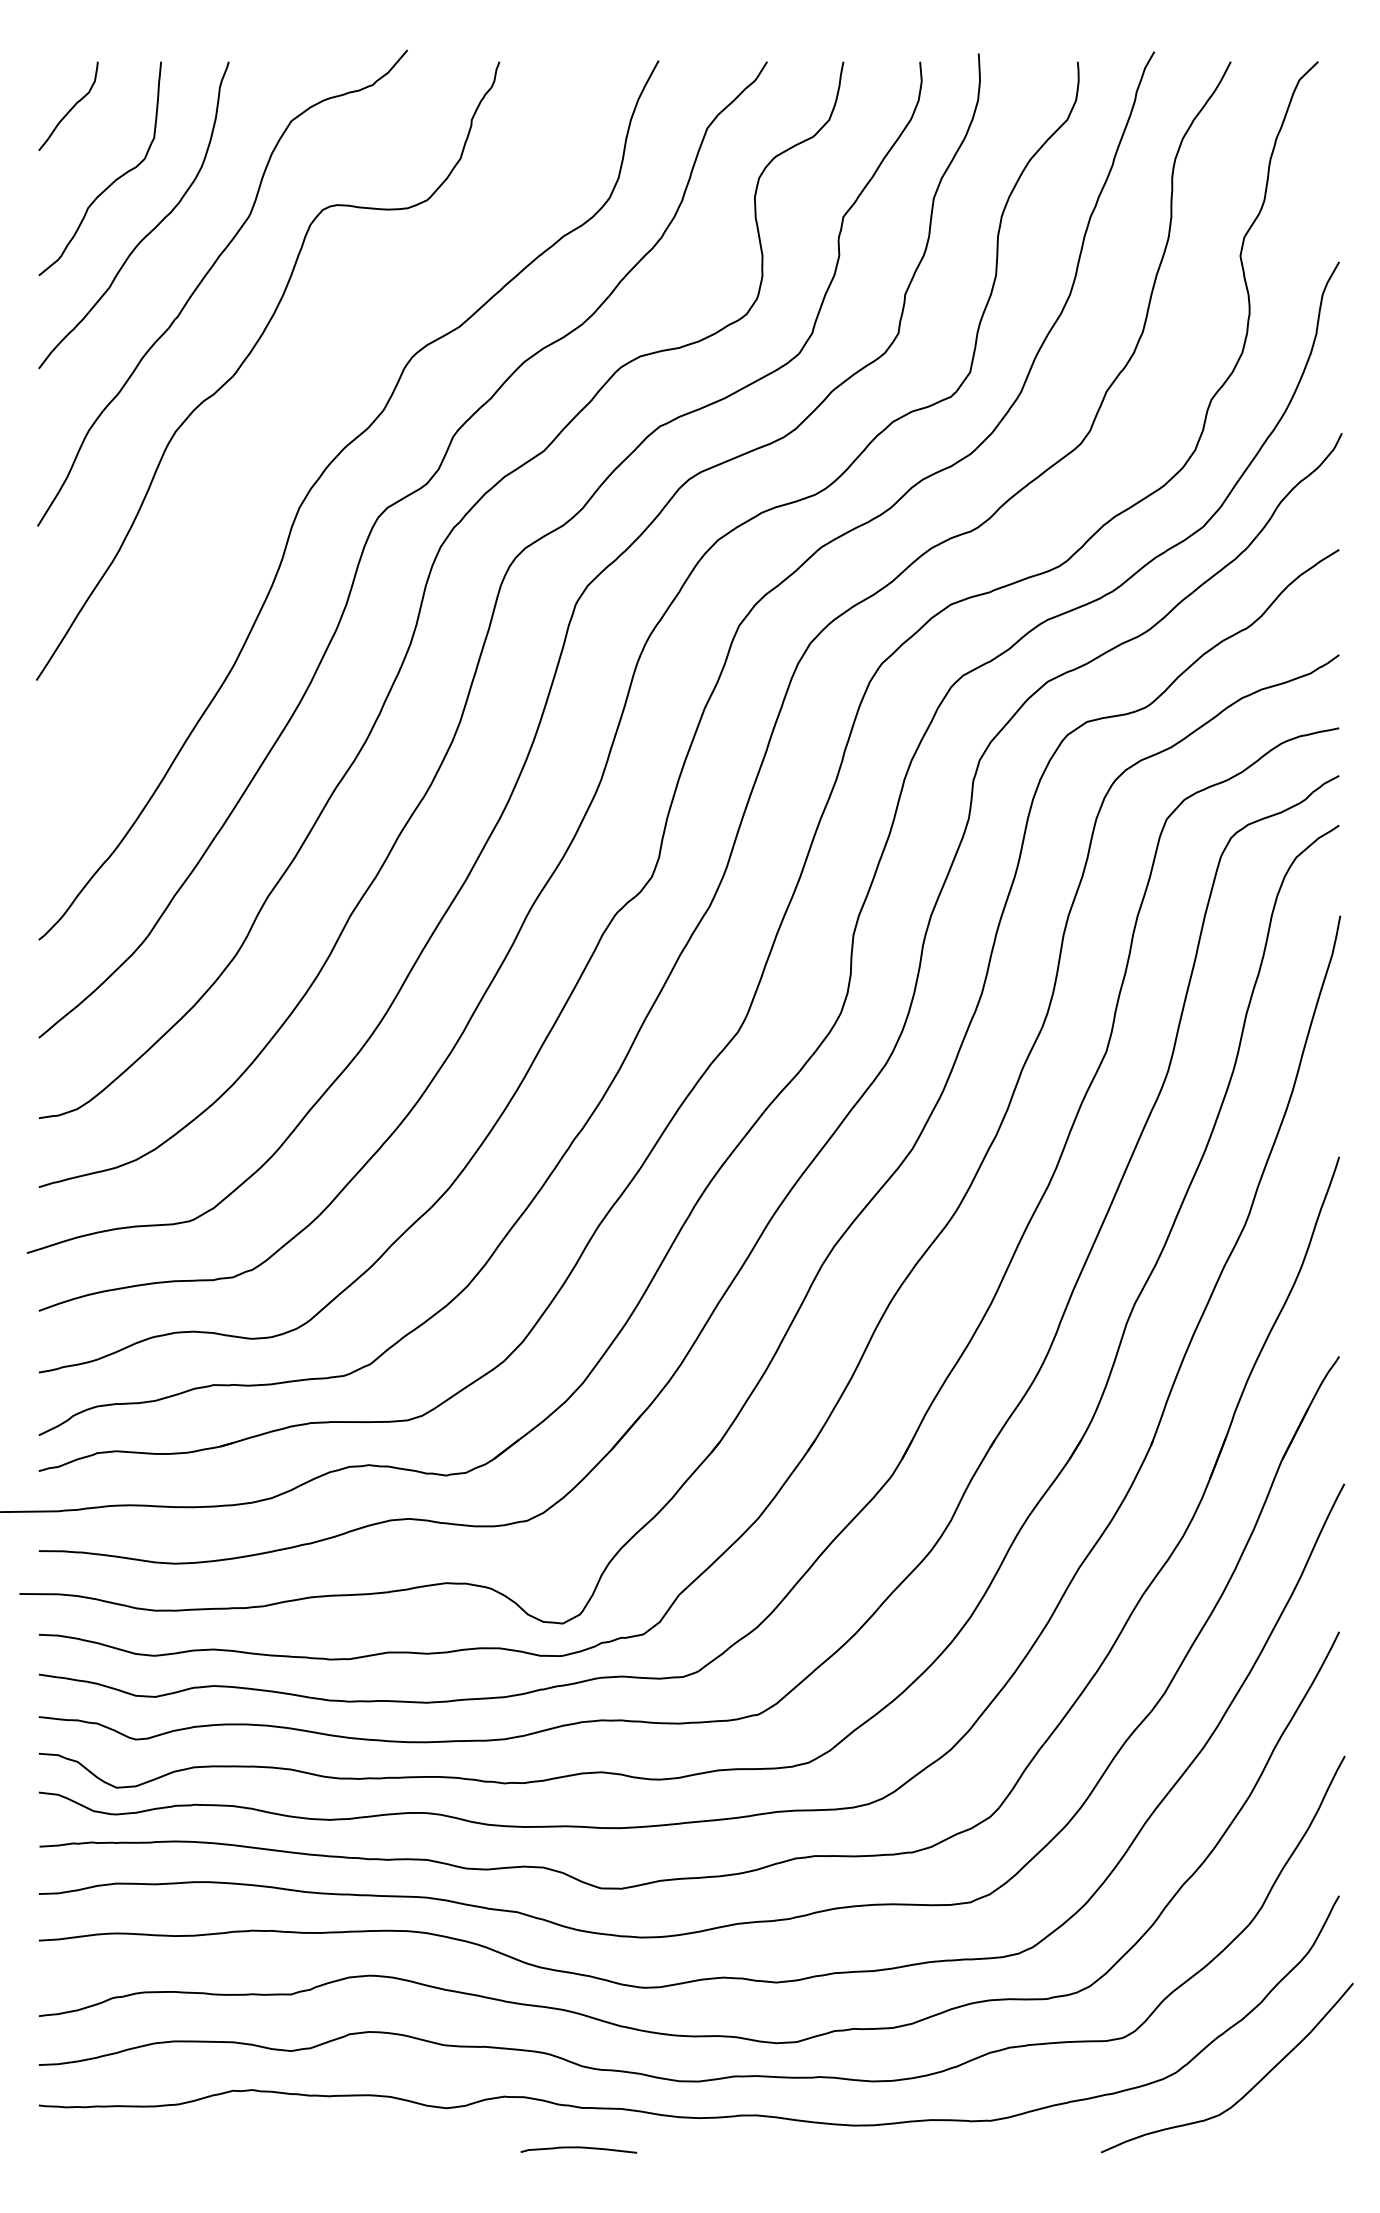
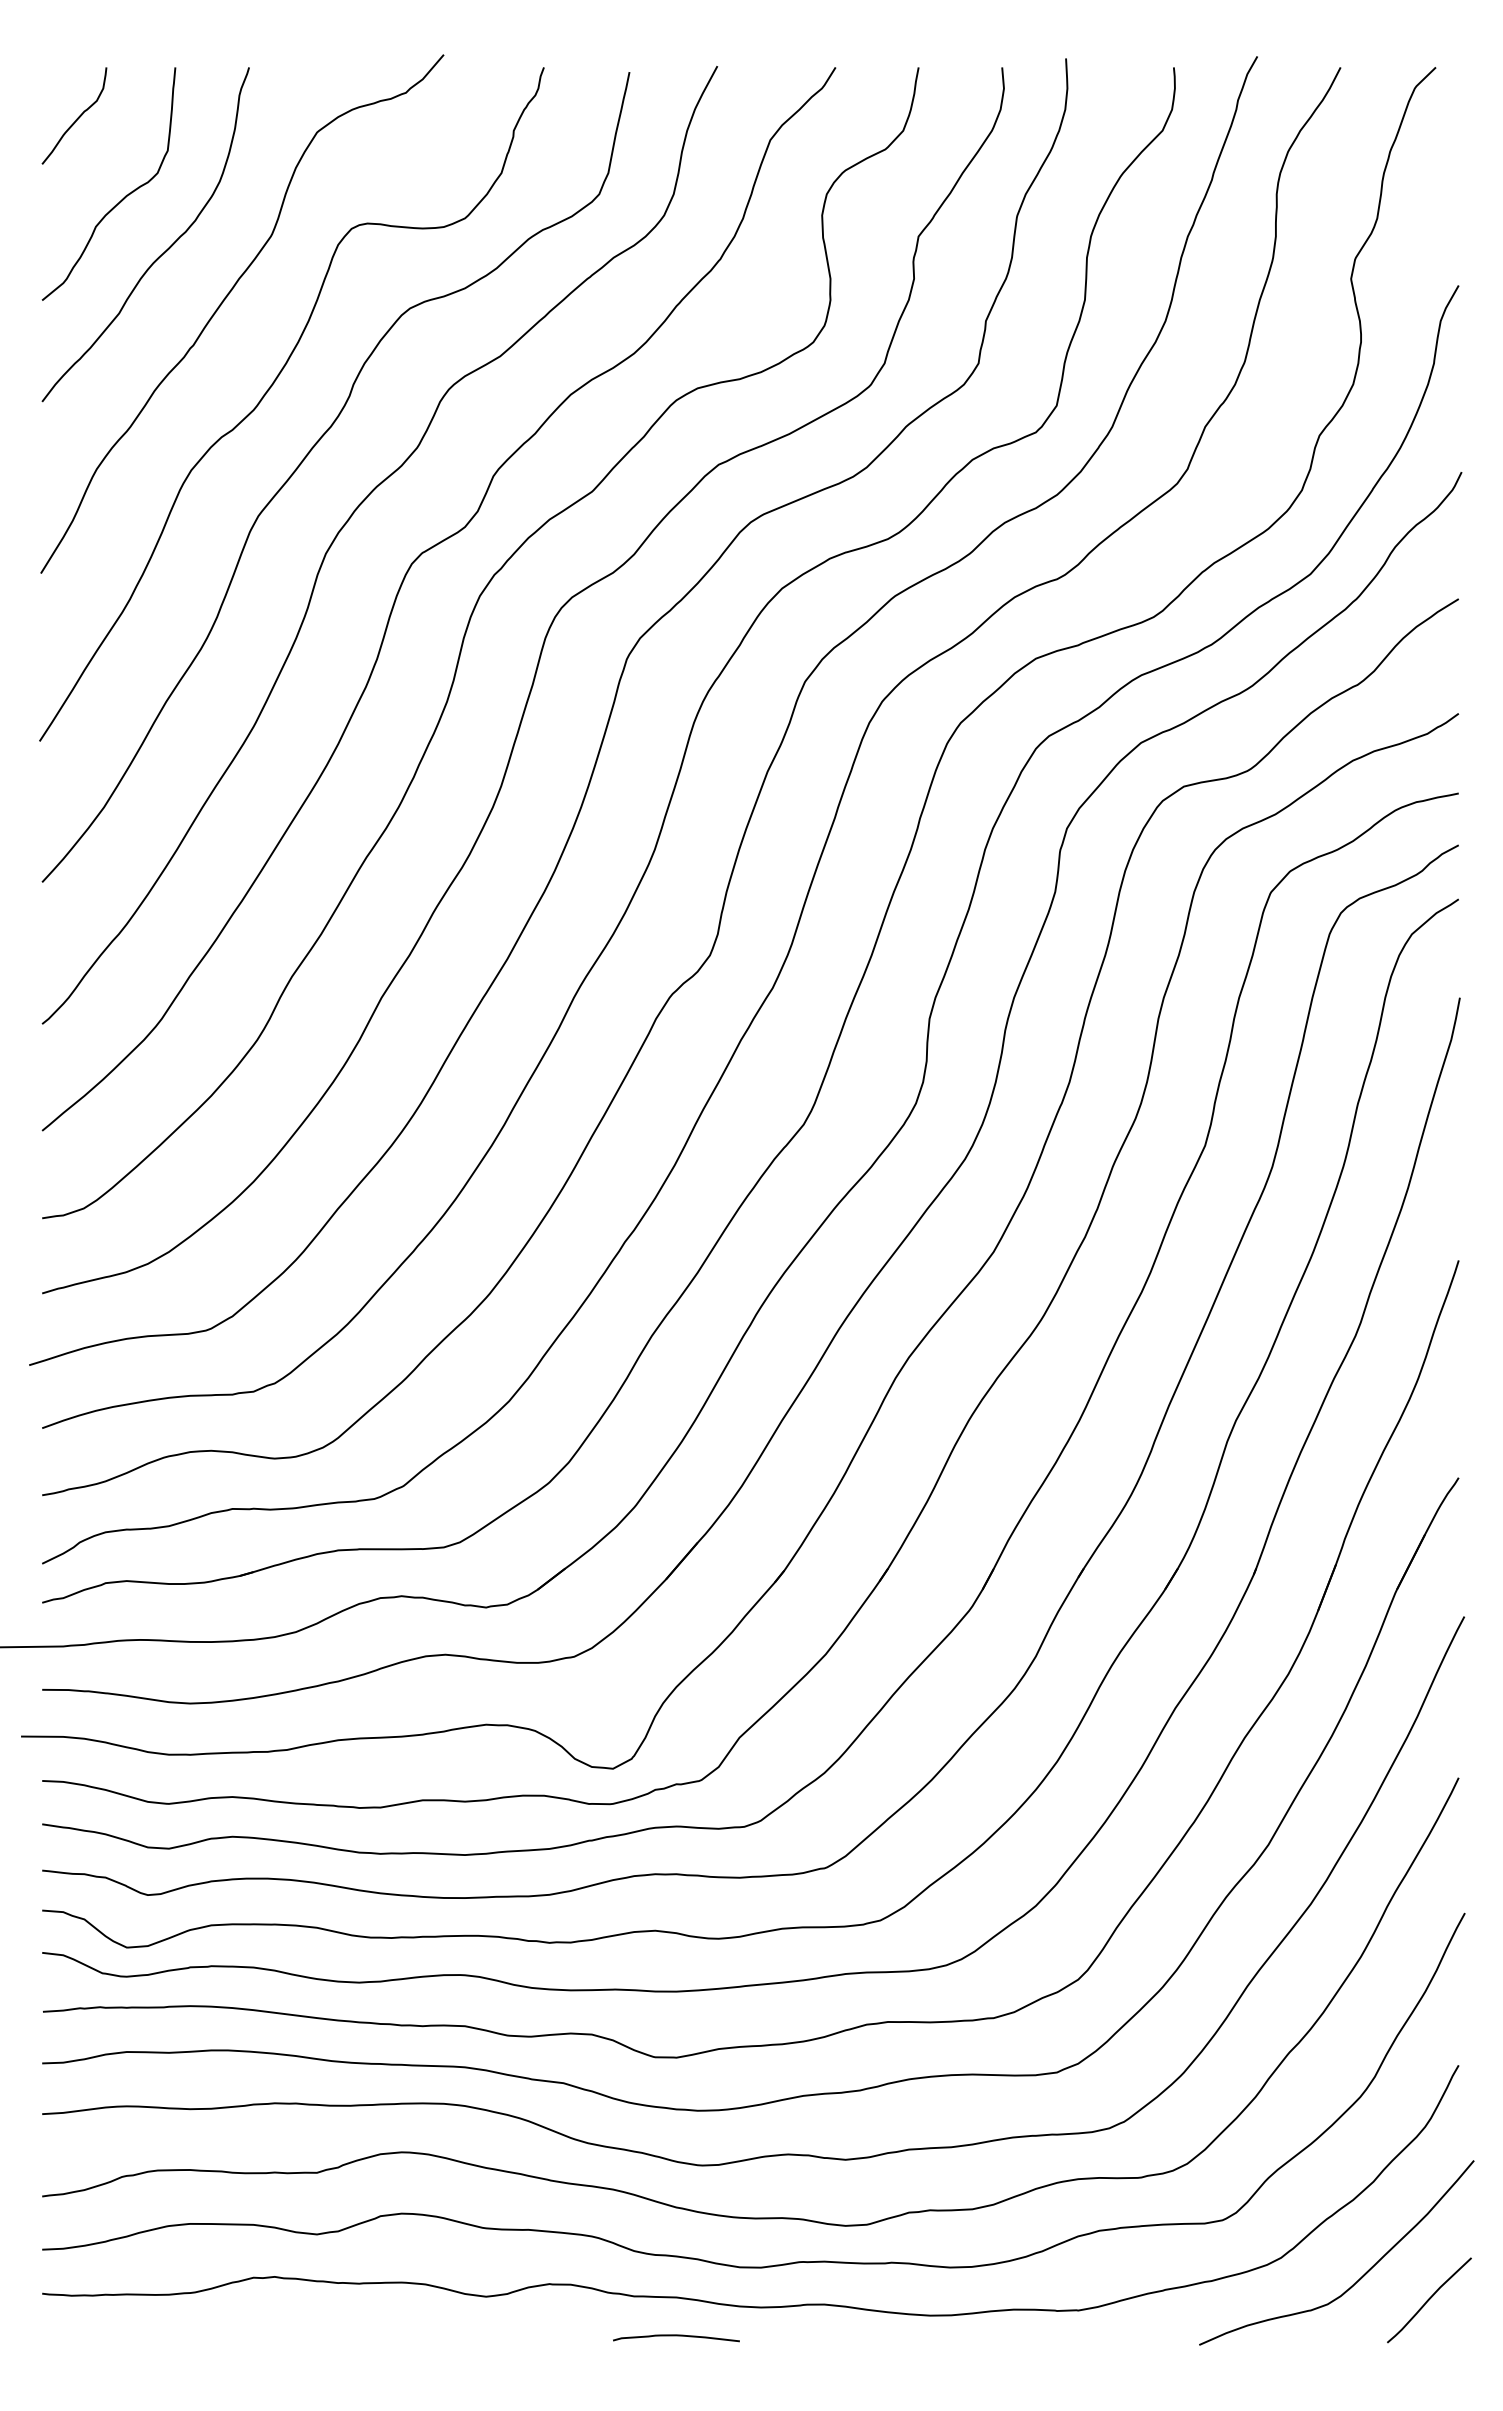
curve: (282, 418) -> (307, 456), added
curve: (1312, 2111) -> (1429, 2300), added
curve: (578, 2148) -> (676, 2336), moved

